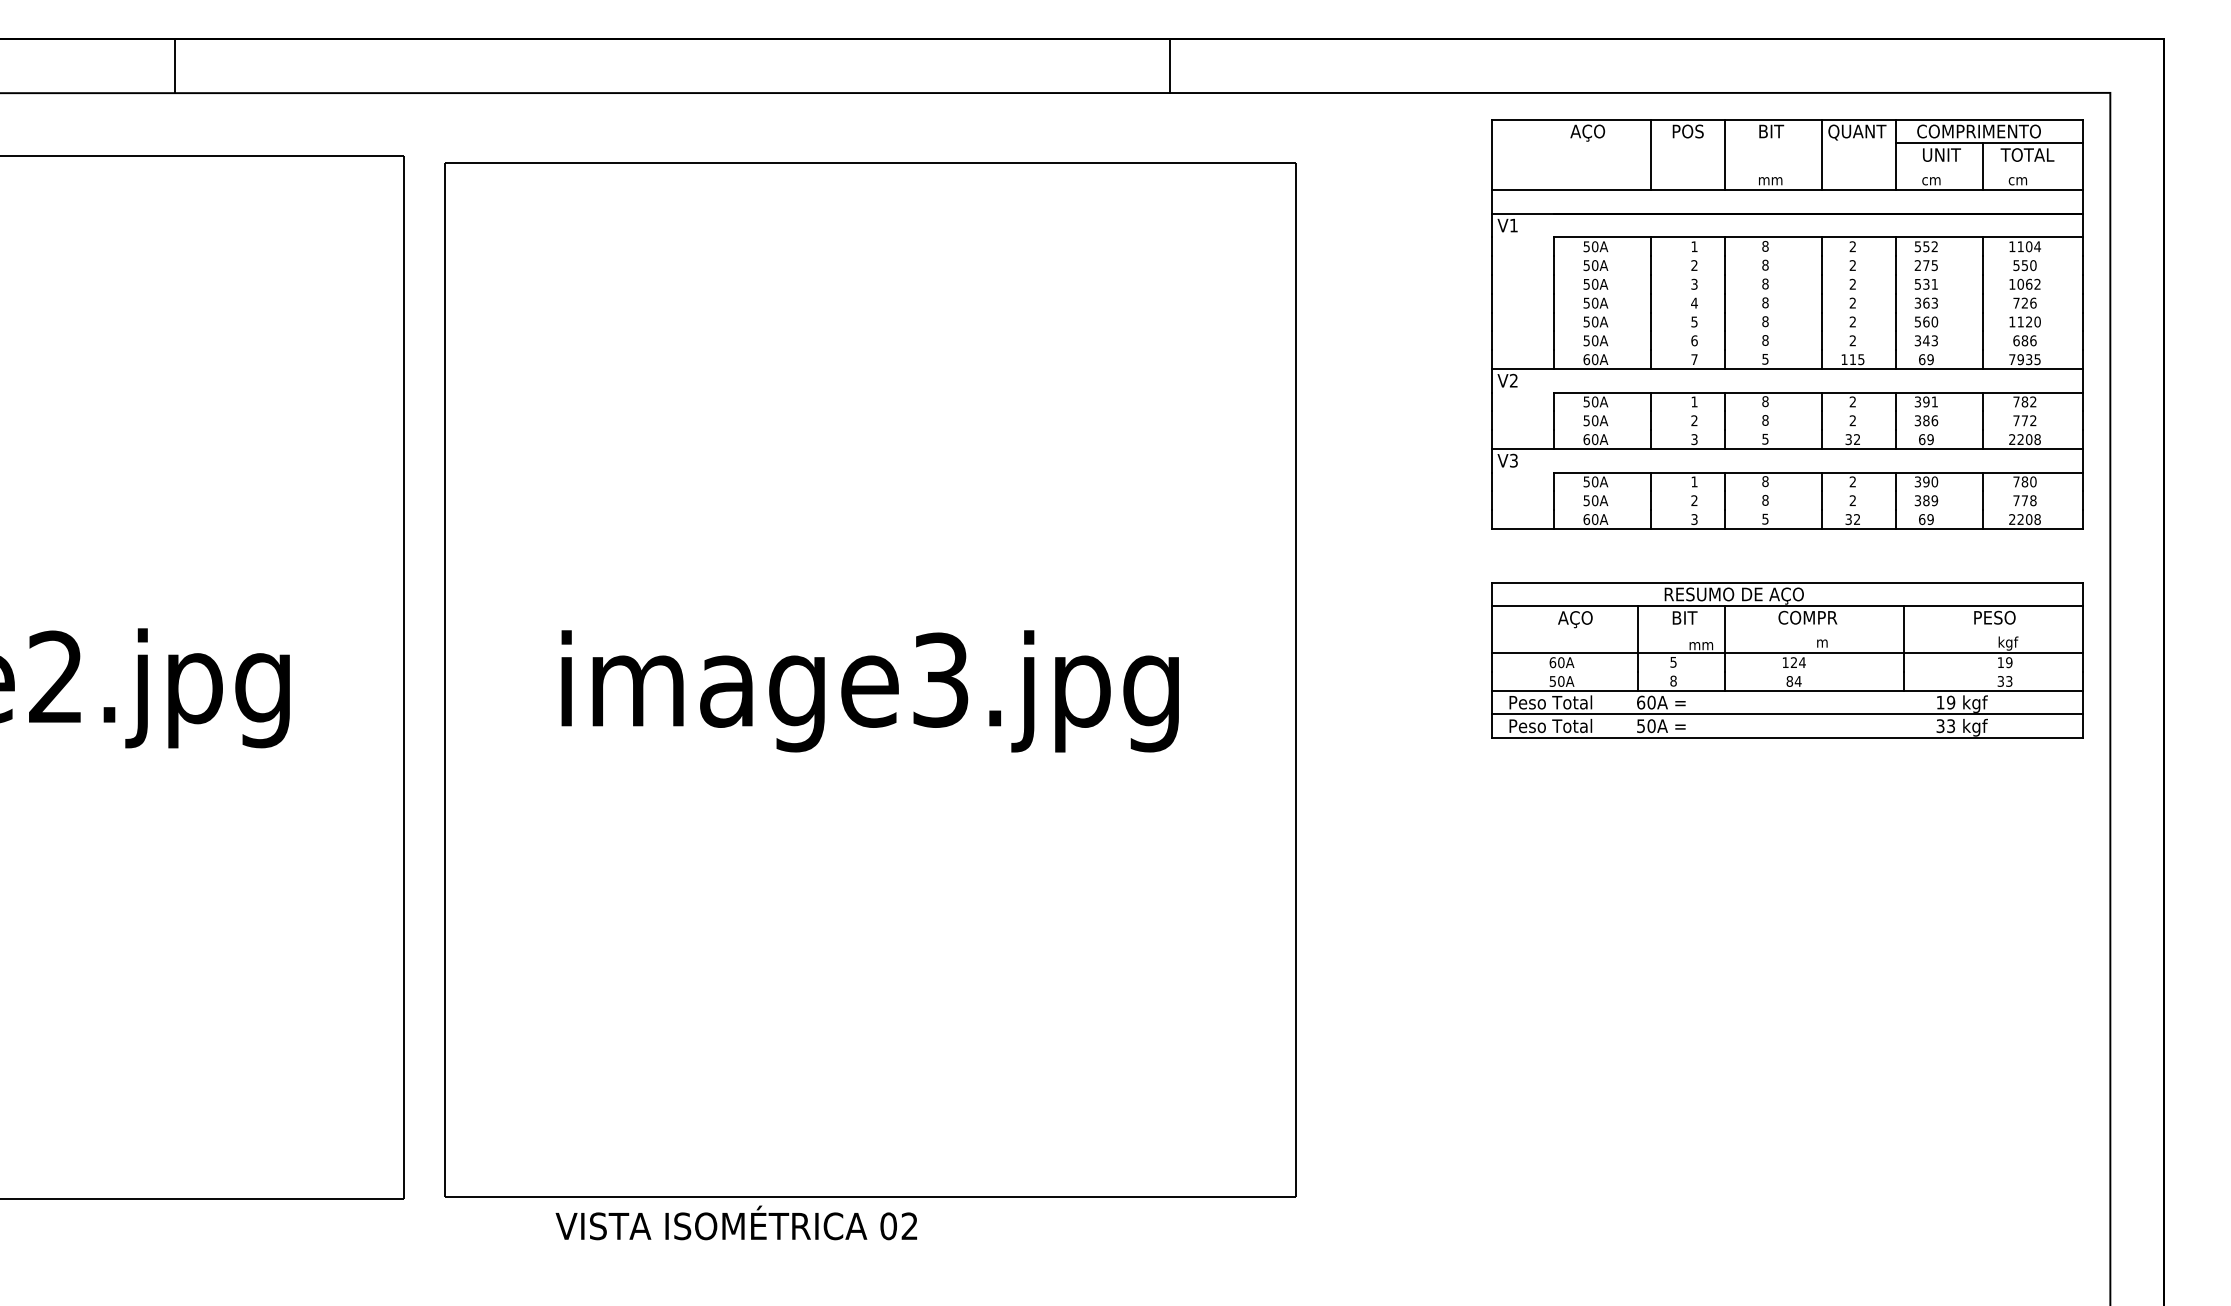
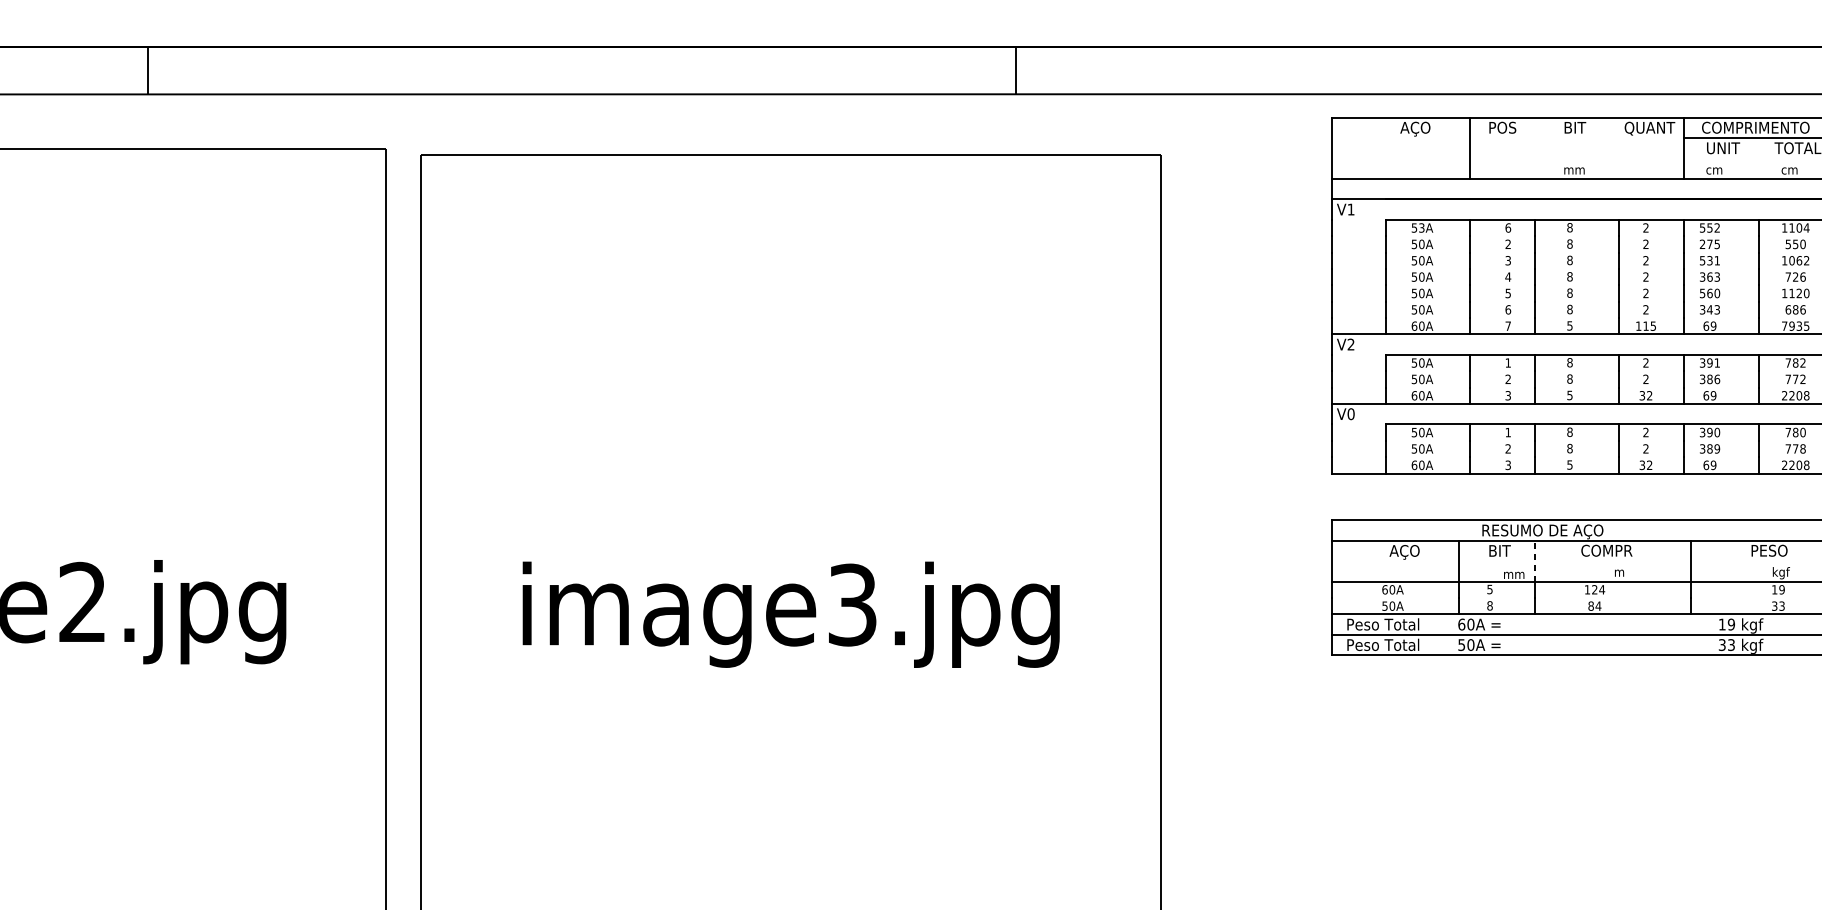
line: (175, 65) -> (147, 70), moved
line: (1169, 65) -> (1015, 70), moved
line: (1724, 154) -> (1534, 147), removed
line: (1822, 154) -> (1619, 147), removed
line: (1982, 166) -> (1758, 158), removed
text: (1594, 246) -> (1421, 227), 50A -> 53A
text: (1694, 246) -> (1508, 227), 1 -> 6
text: (1513, 460) -> (1350, 413), V3 -> V0
line: (1724, 629) -> (1534, 560), solid -> dashed

